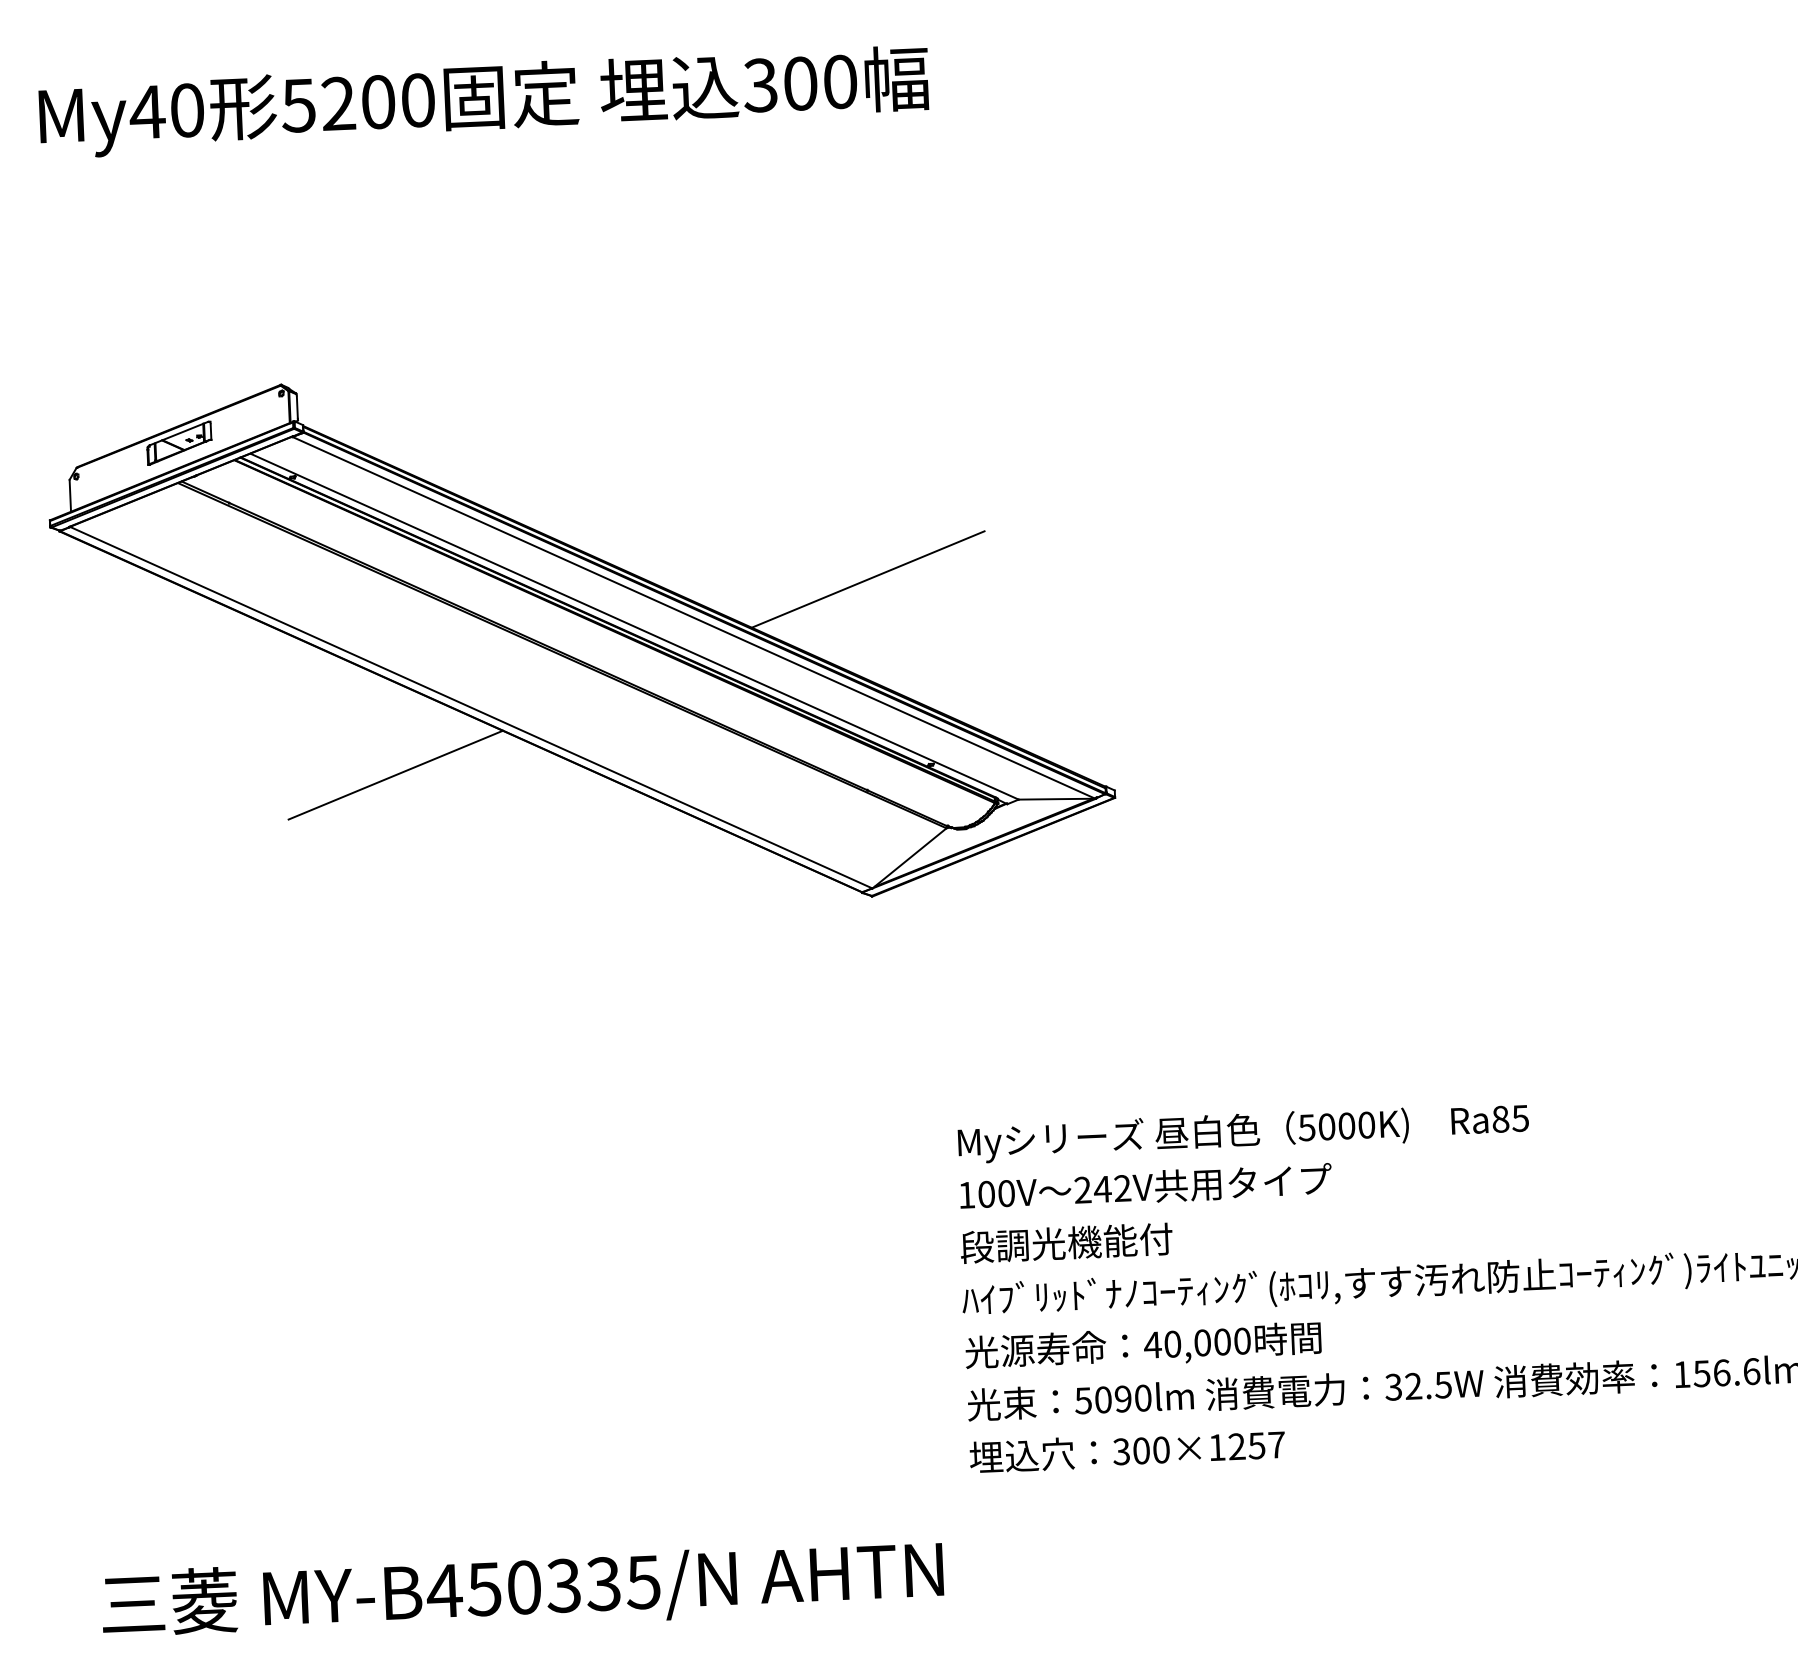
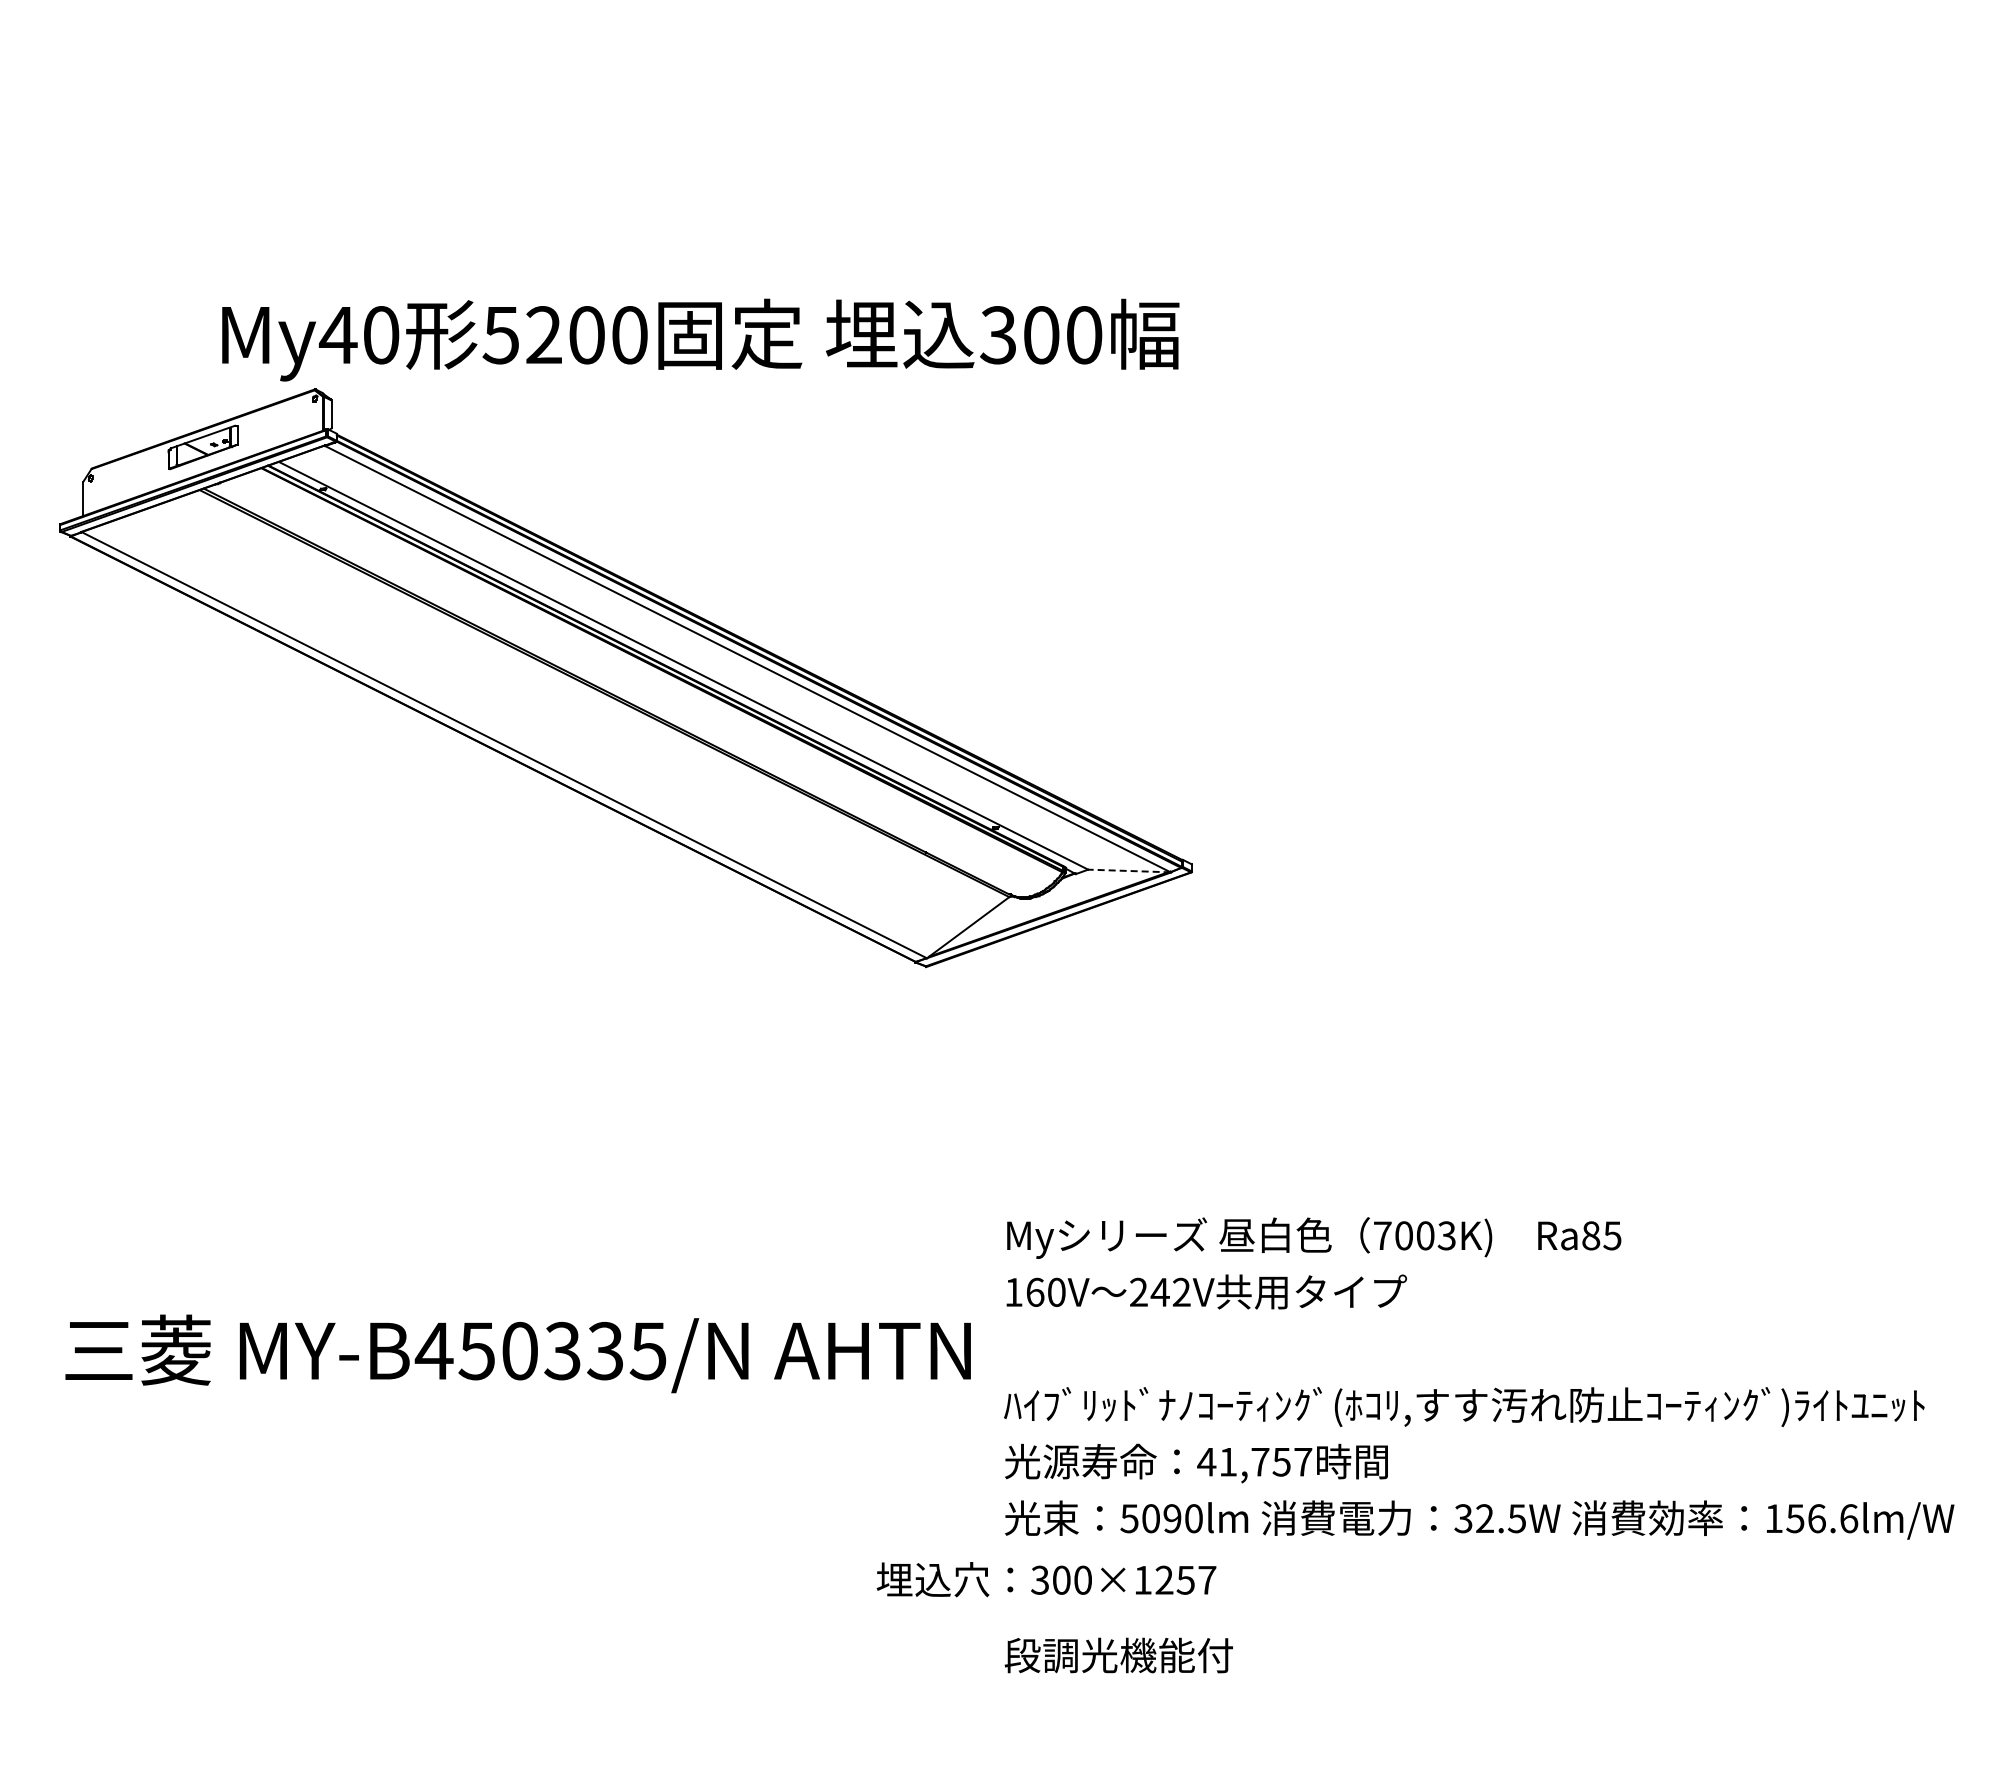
text: (484, 101) -> (700, 339), moved
line: (867, 578) -> (936, 625), removed
line: (395, 774) -> (419, 813), removed
line: (1056, 798) -> (1128, 870), solid -> dashed
text: (1336, 1126) -> (1414, 1235), 5000K) -> 7003K)
text: (986, 1193) -> (1035, 1291), 100V -> 160V
text: (1066, 1243) -> (1118, 1655), moved
text: (1207, 1342) -> (1265, 1461), 40,000 -> 41,757
text: (1127, 1450) -> (1046, 1579), moved
text: (522, 1589) -> (517, 1353), moved

